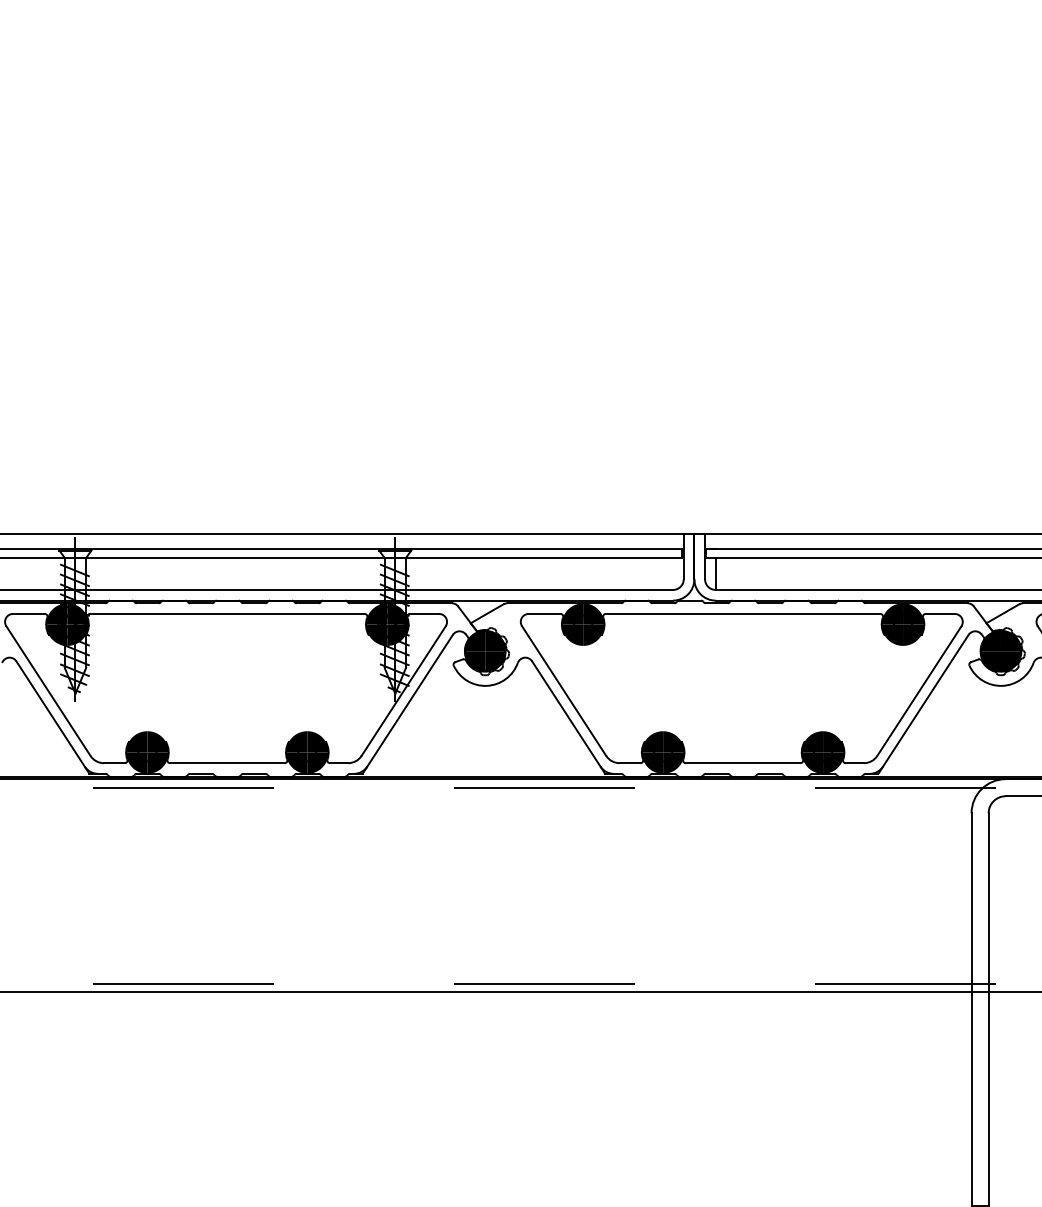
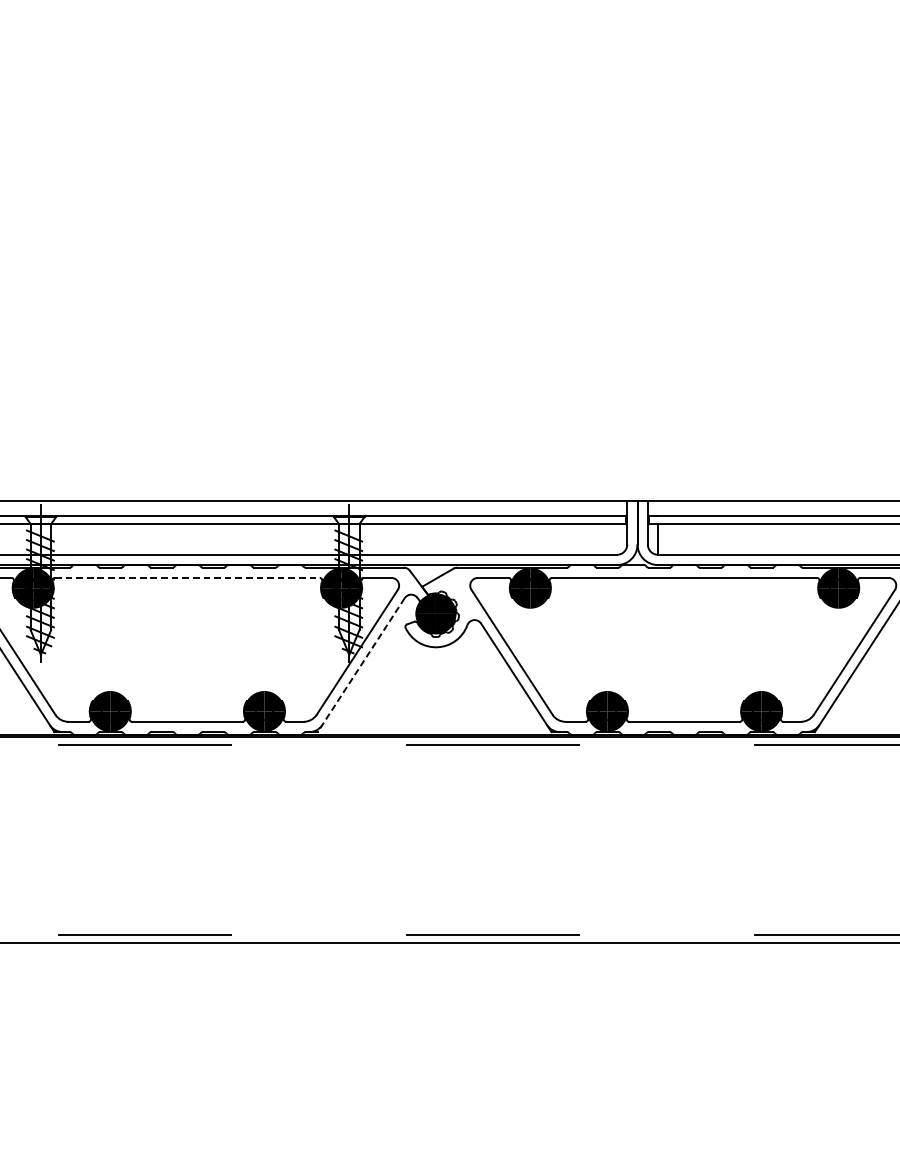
line: (227, 613) -> (187, 577), solid -> dashed
line: (407, 704) -> (361, 665), solid -> dashed

